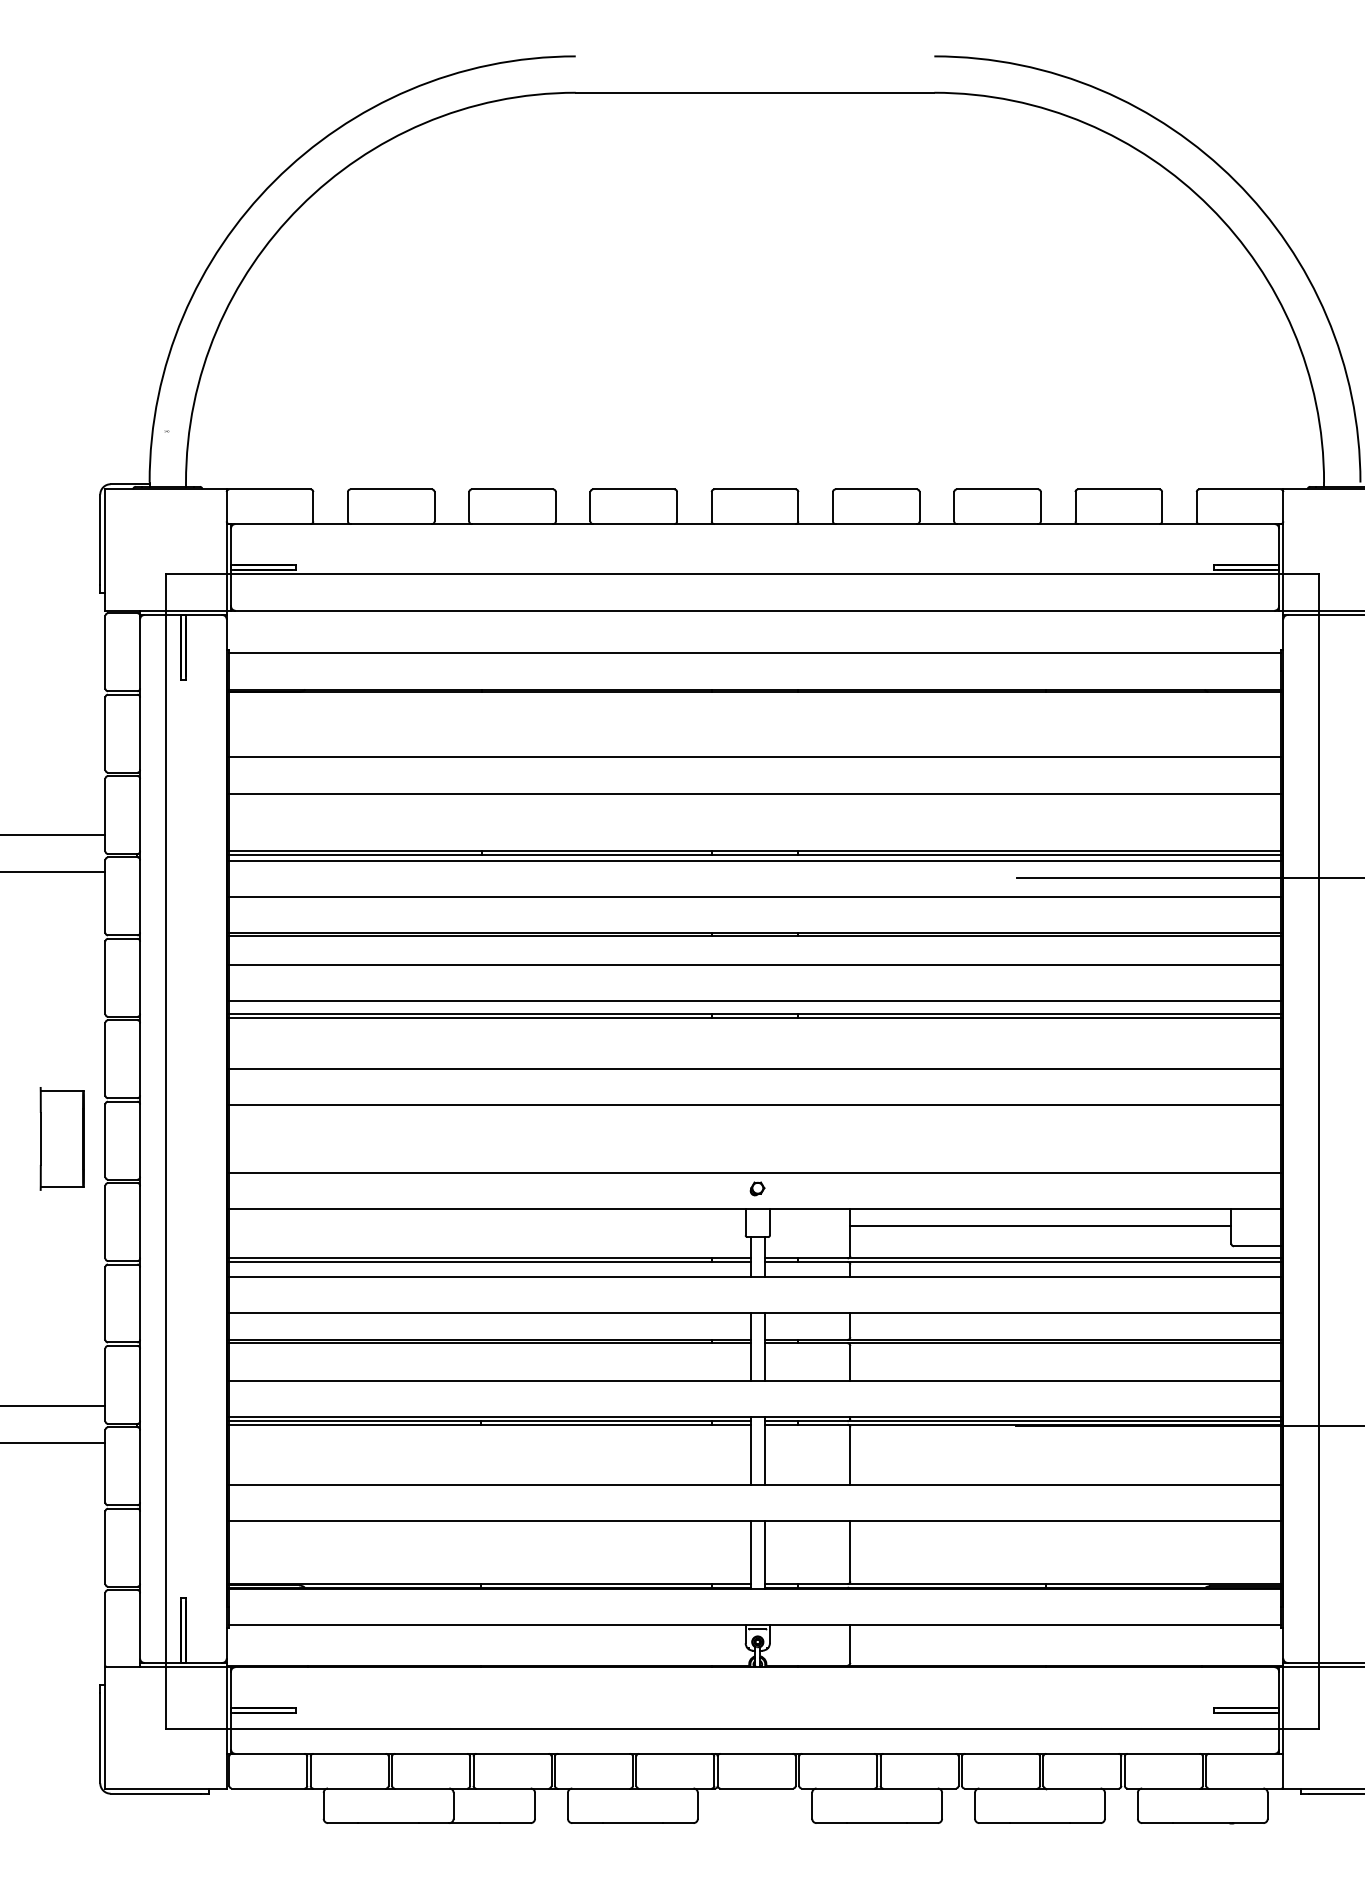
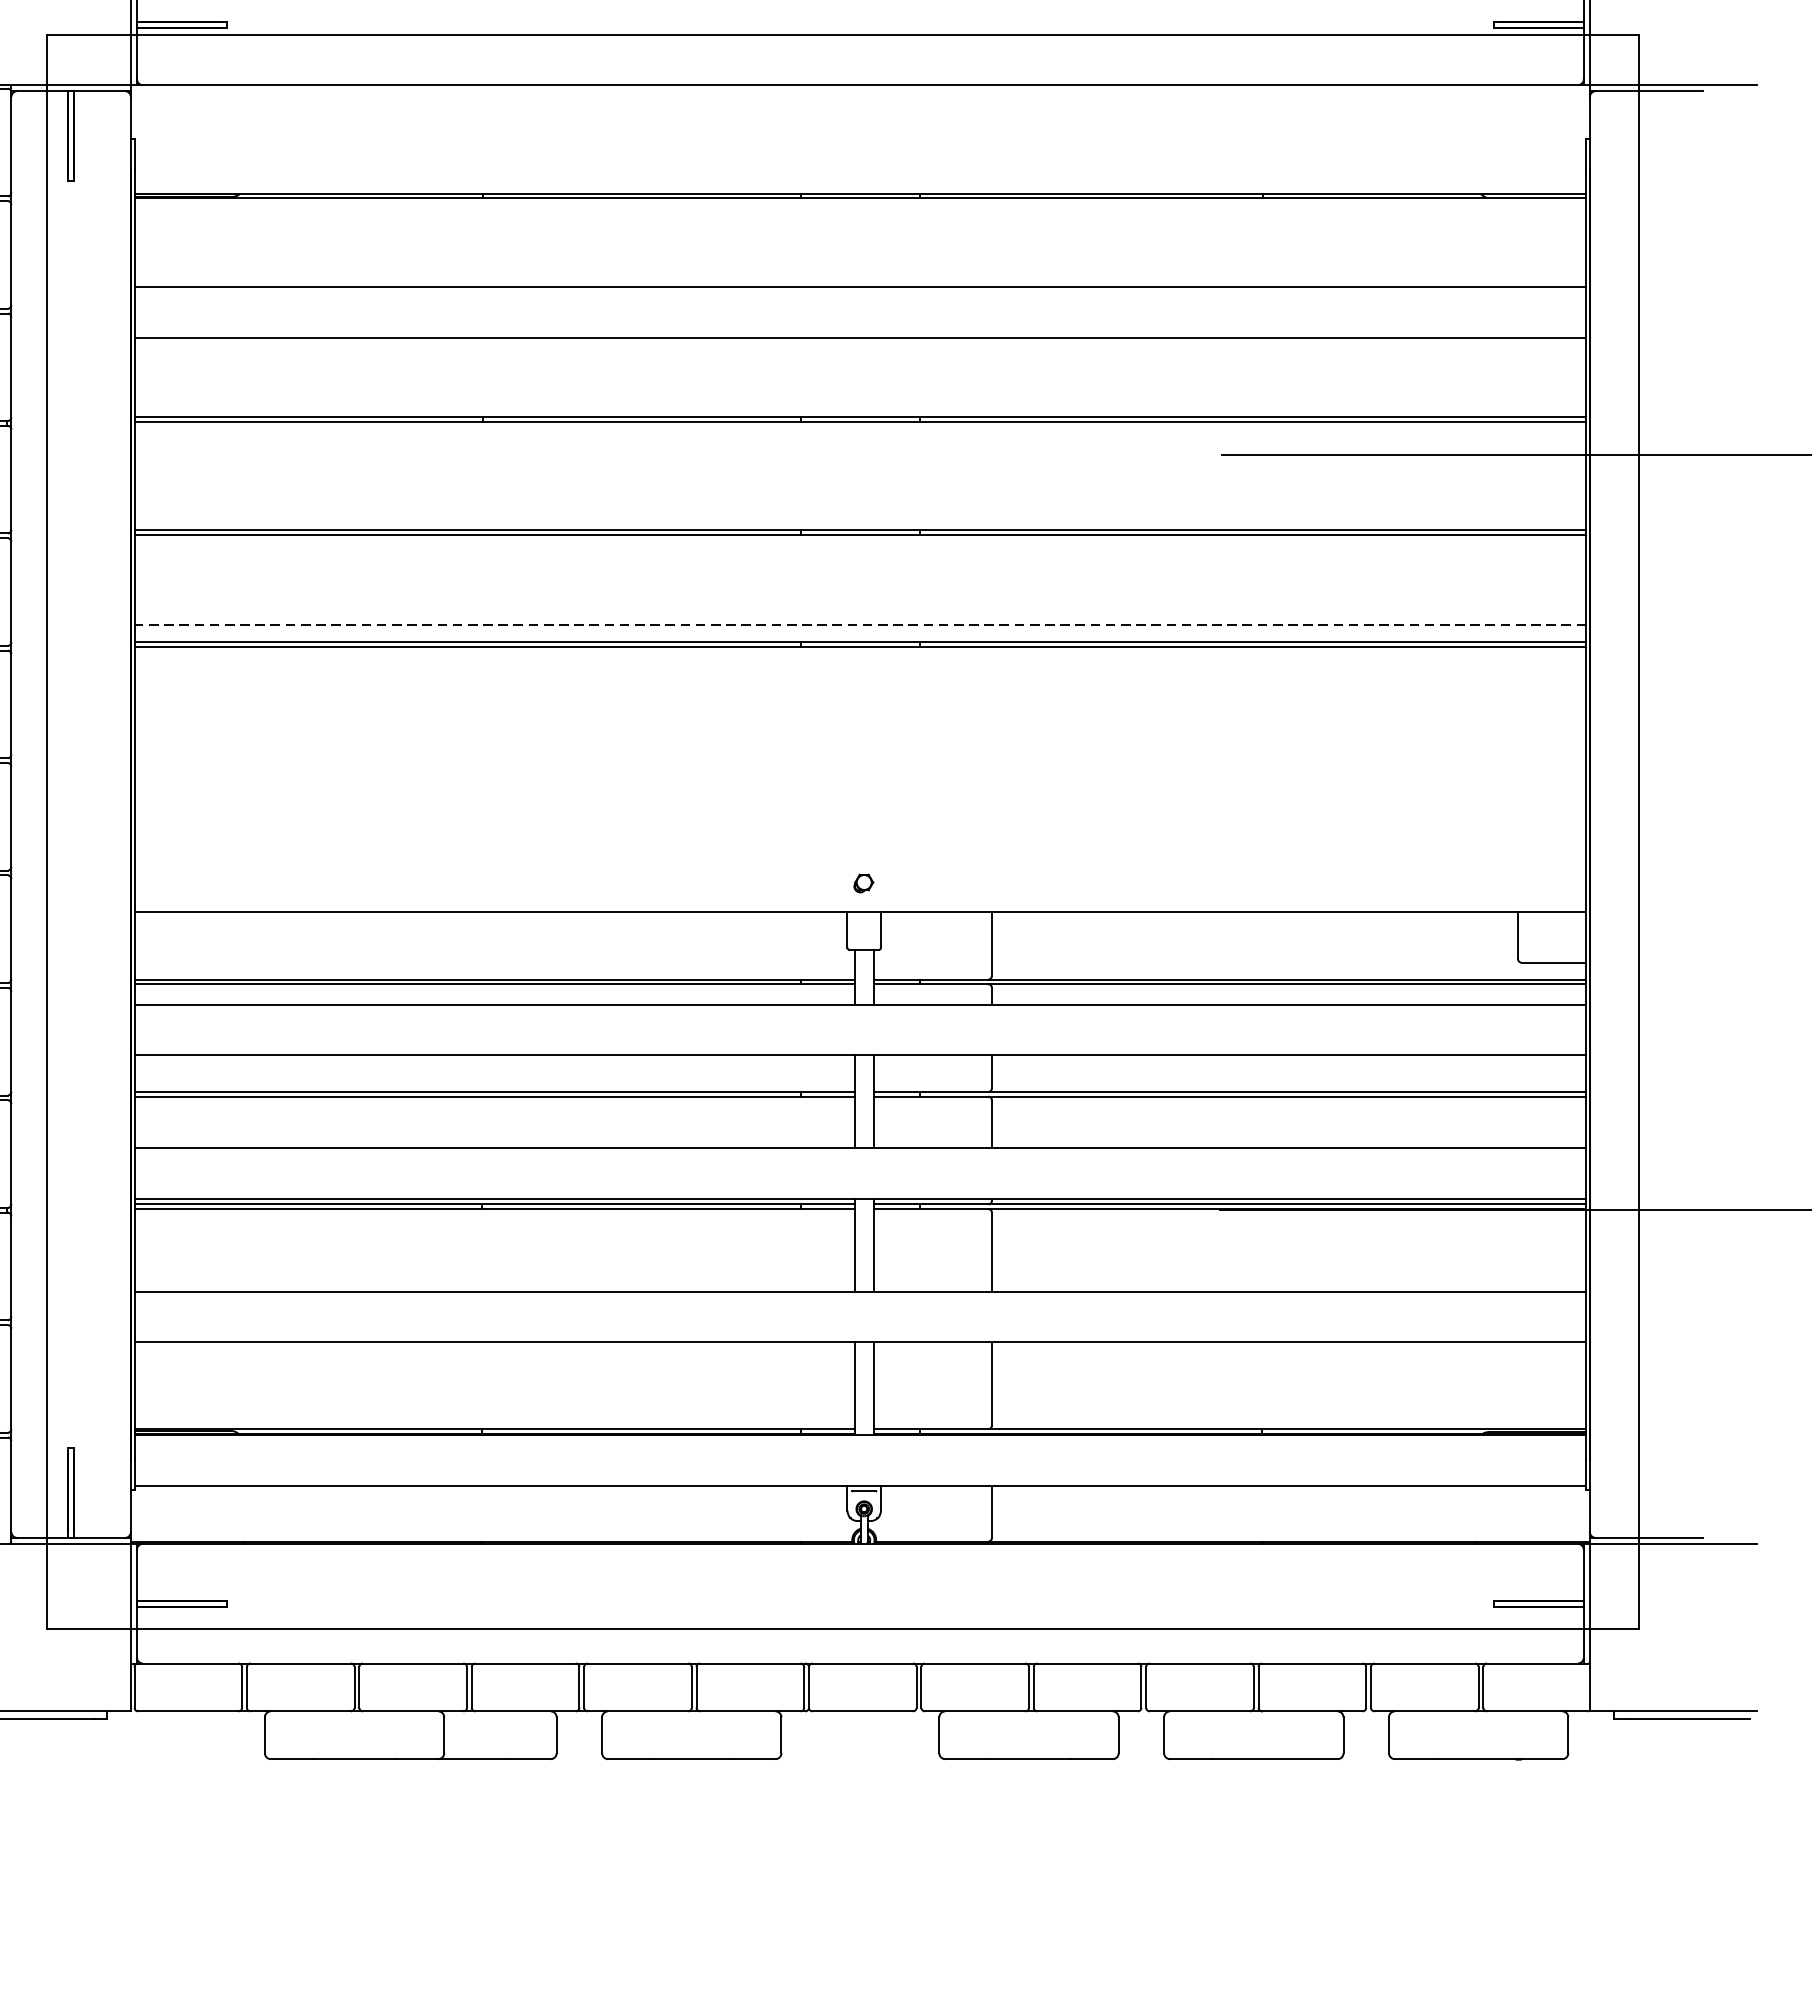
line: (754, 653) -> (859, 144), removed
line: (754, 861) -> (859, 431), removed
line: (754, 897) -> (859, 481), removed
line: (754, 965) -> (859, 575), removed
line: (755, 1001) -> (861, 624), solid -> dashed
line: (754, 1068) -> (859, 717), removed
line: (754, 1105) -> (859, 768), removed
line: (754, 1172) -> (859, 860), removed
line: (1040, 1225) -> (1254, 934), removed

